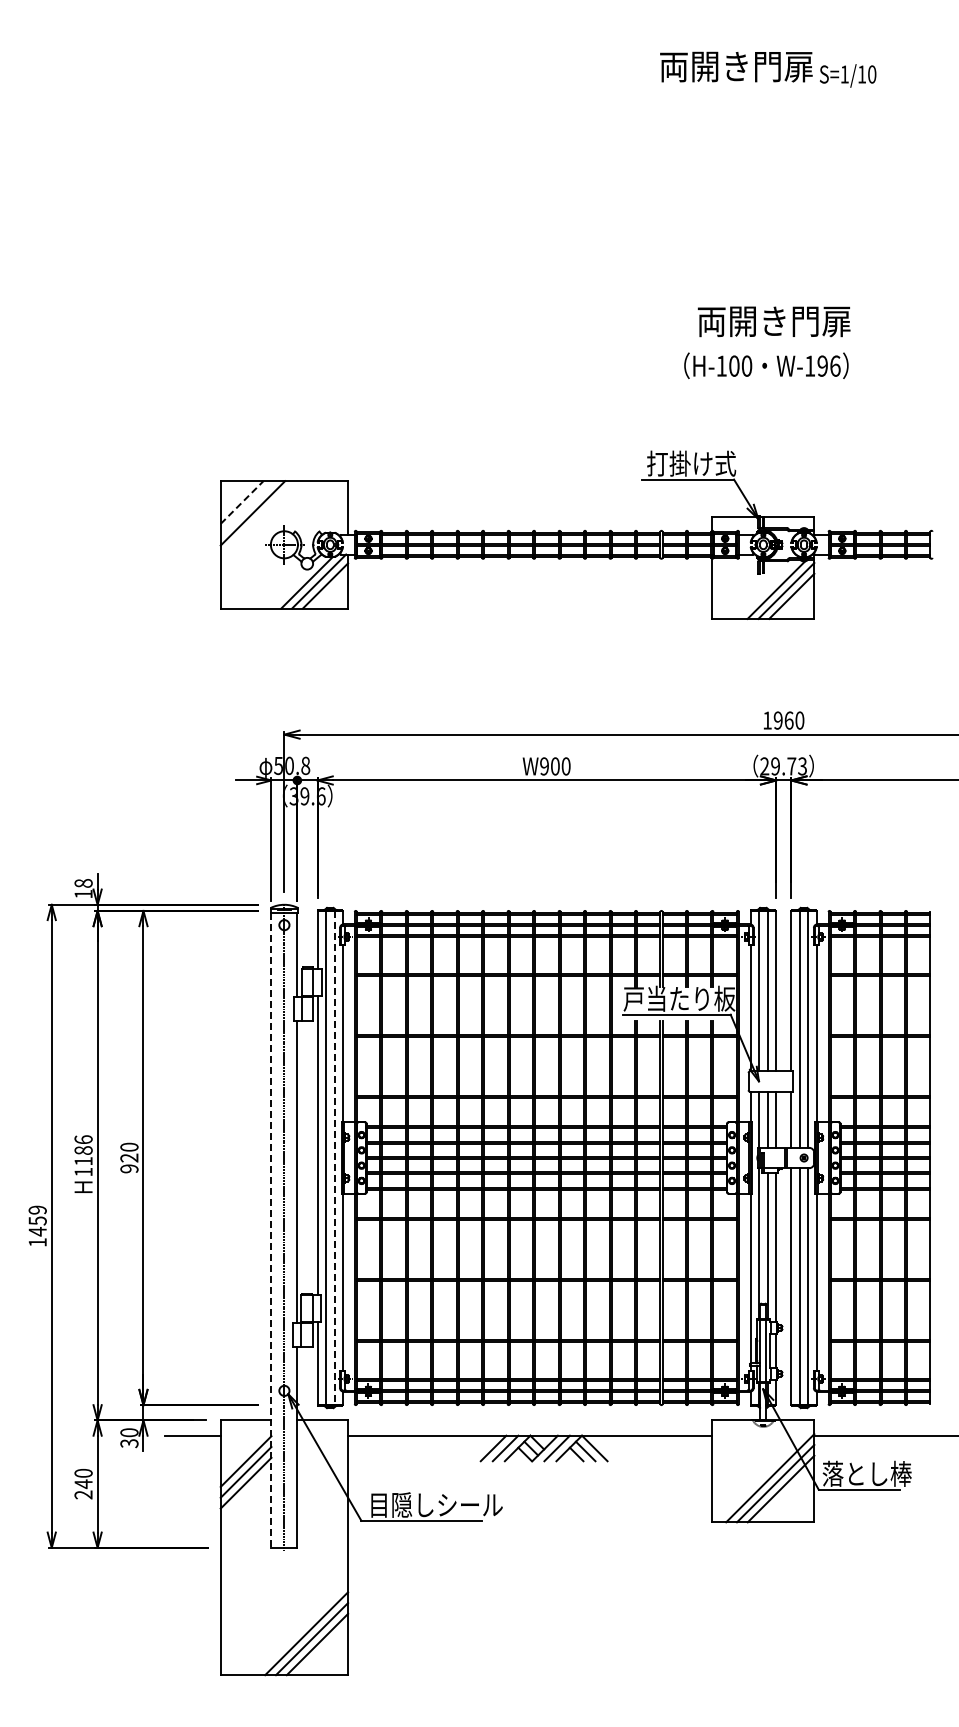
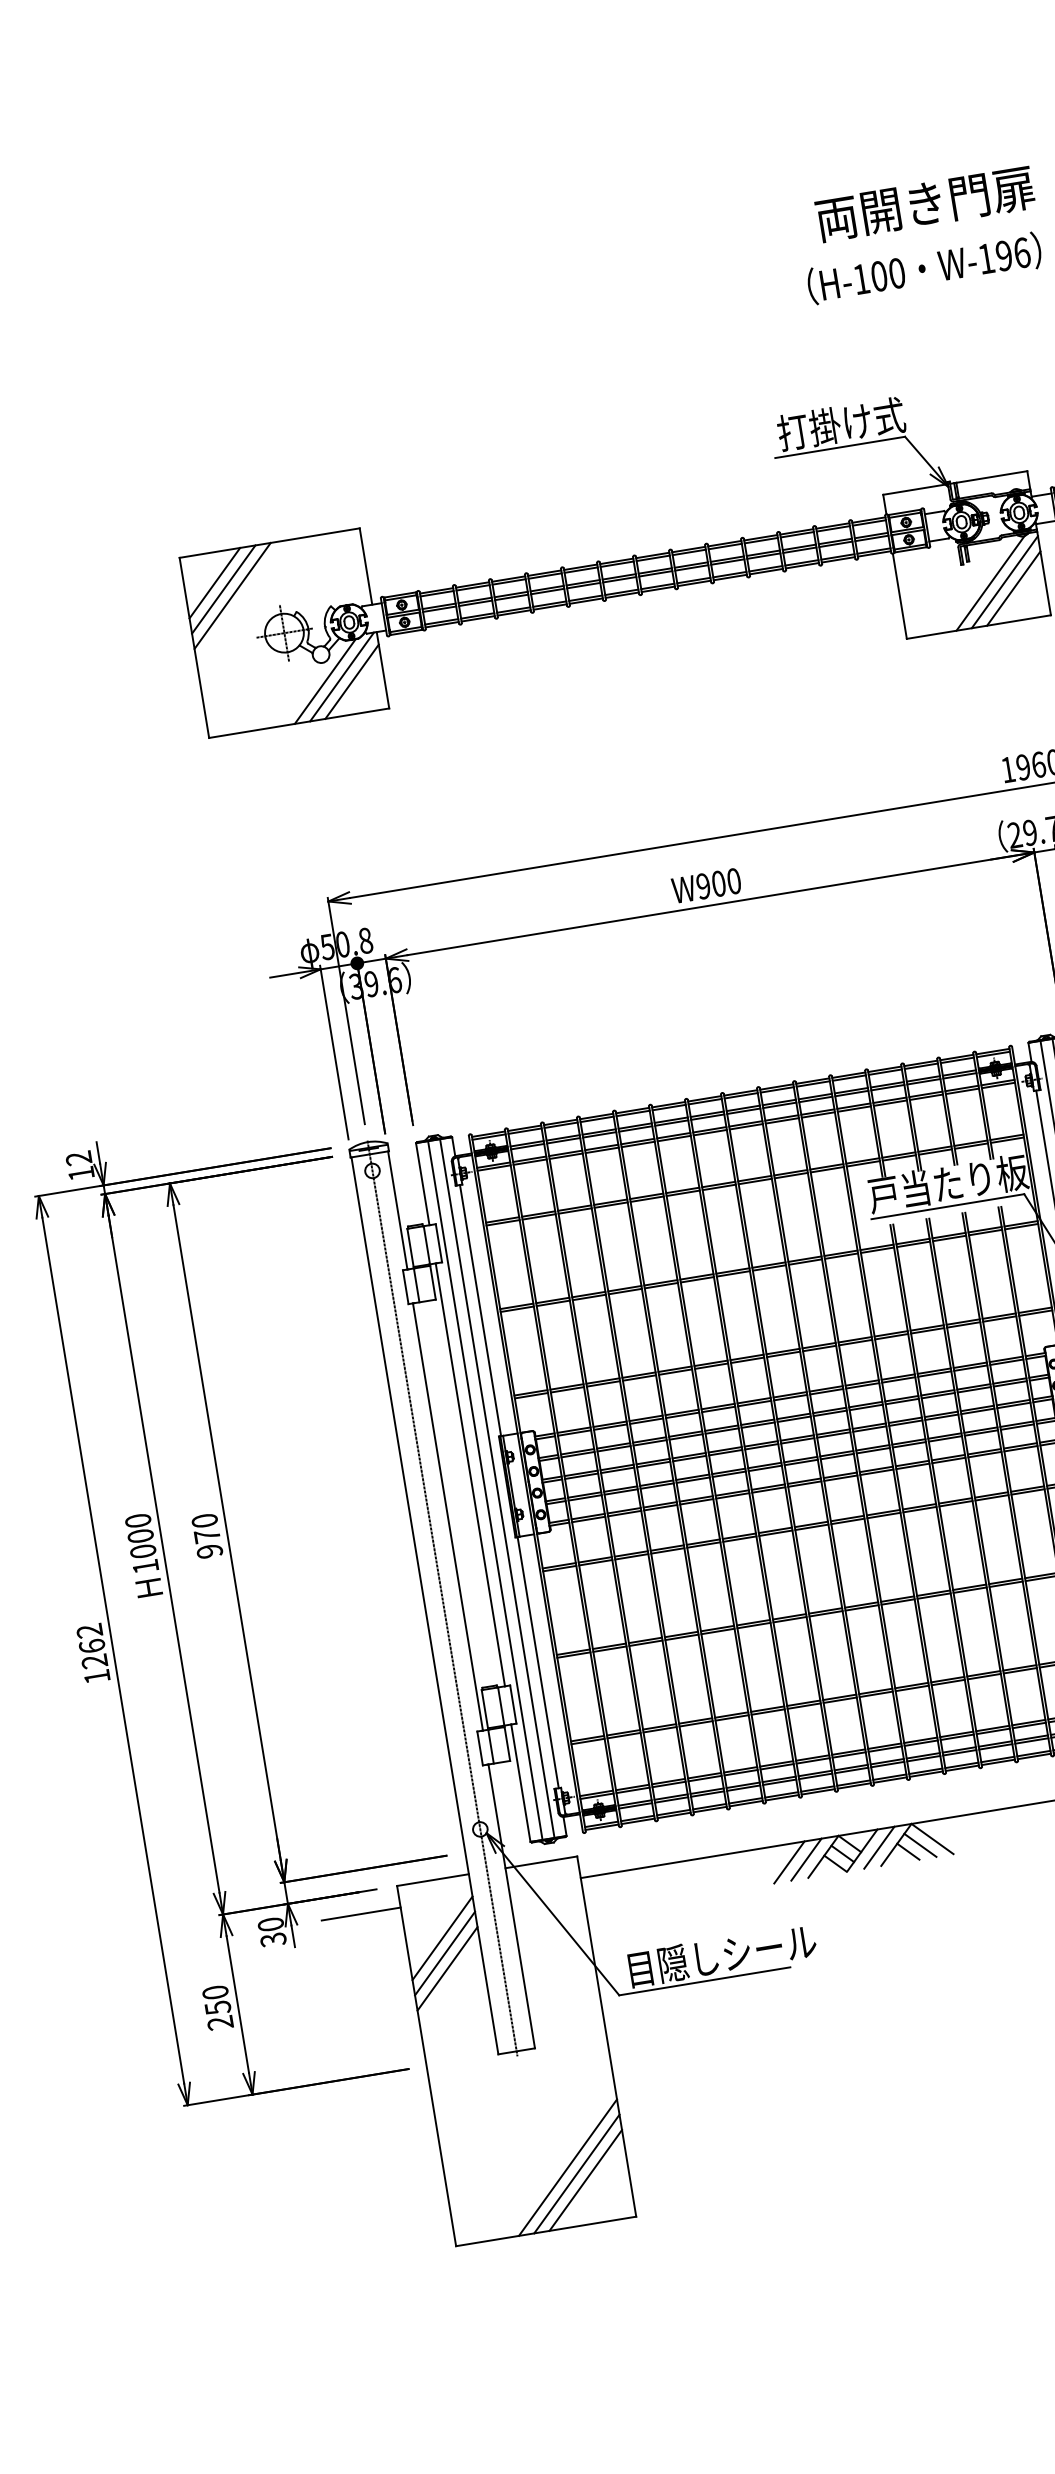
line: (242, 502) -> (215, 583), dashed -> solid
line: (247, 507) -> (223, 588), added
text: (83, 883) -> (78, 1158), 18 -> 12
text: (83, 1150) -> (140, 1536), 1186 -> 1000
text: (129, 1157) -> (207, 1535), 920 -> 970
line: (334, 1158) -> (497, 1489), dashed -> solid
text: (37, 1220) -> (91, 1645), 1459 -> 1262
line: (271, 1231) -> (425, 1607), dashed -> solid
text: (83, 1484) -> (217, 2008), 240 -> 250

